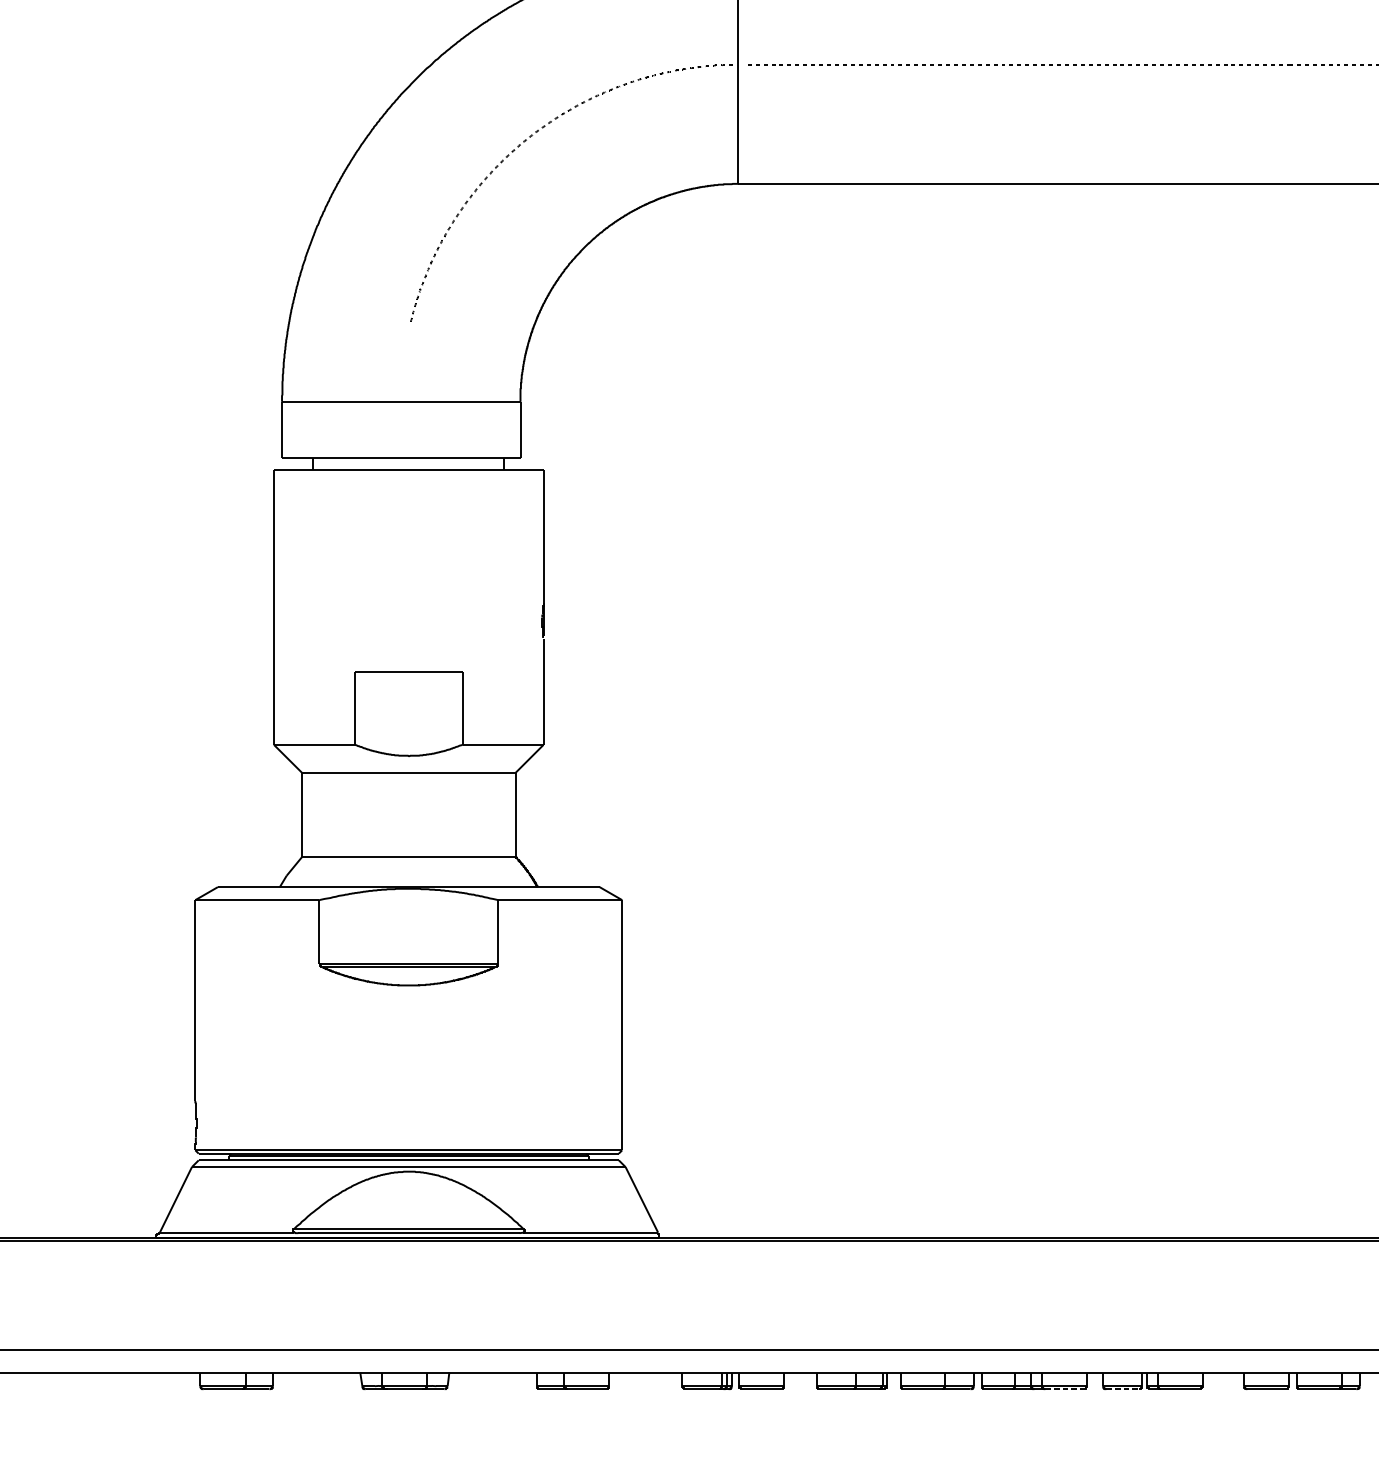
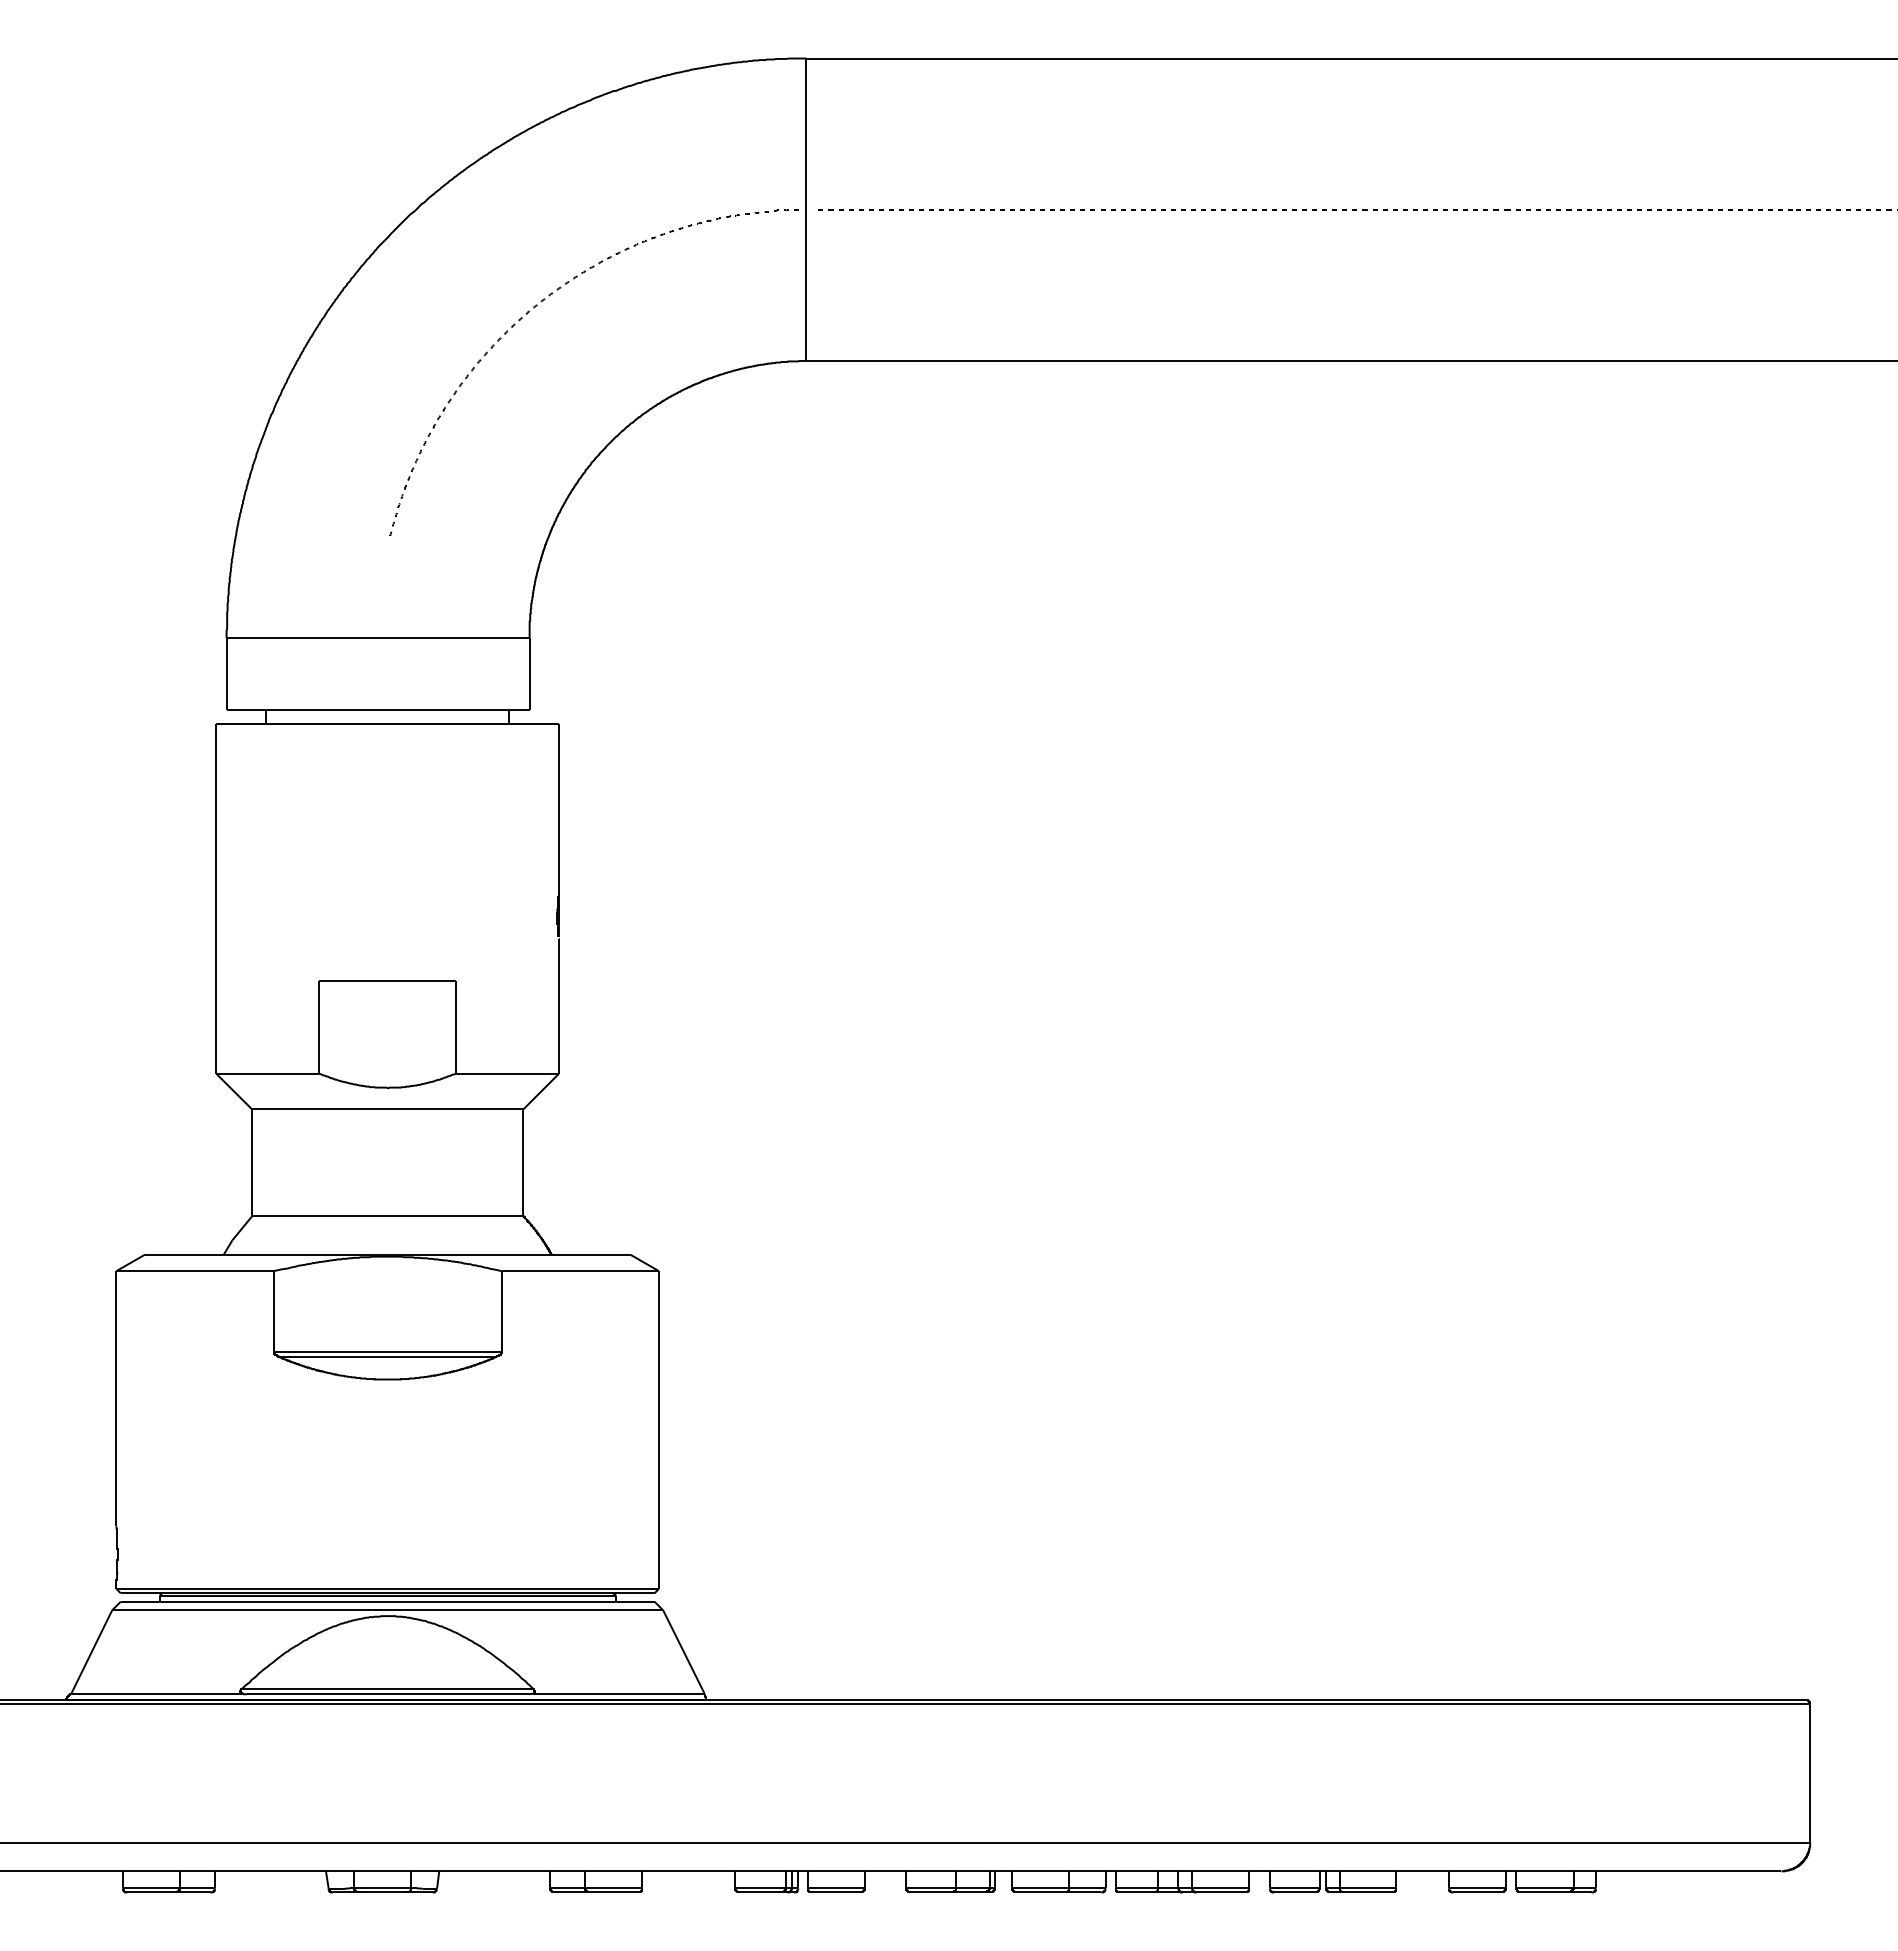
line: (1065, 1389) -> (1221, 1892), dashed -> solid
line: (1122, 1389) -> (1294, 1892), dashed -> solid

